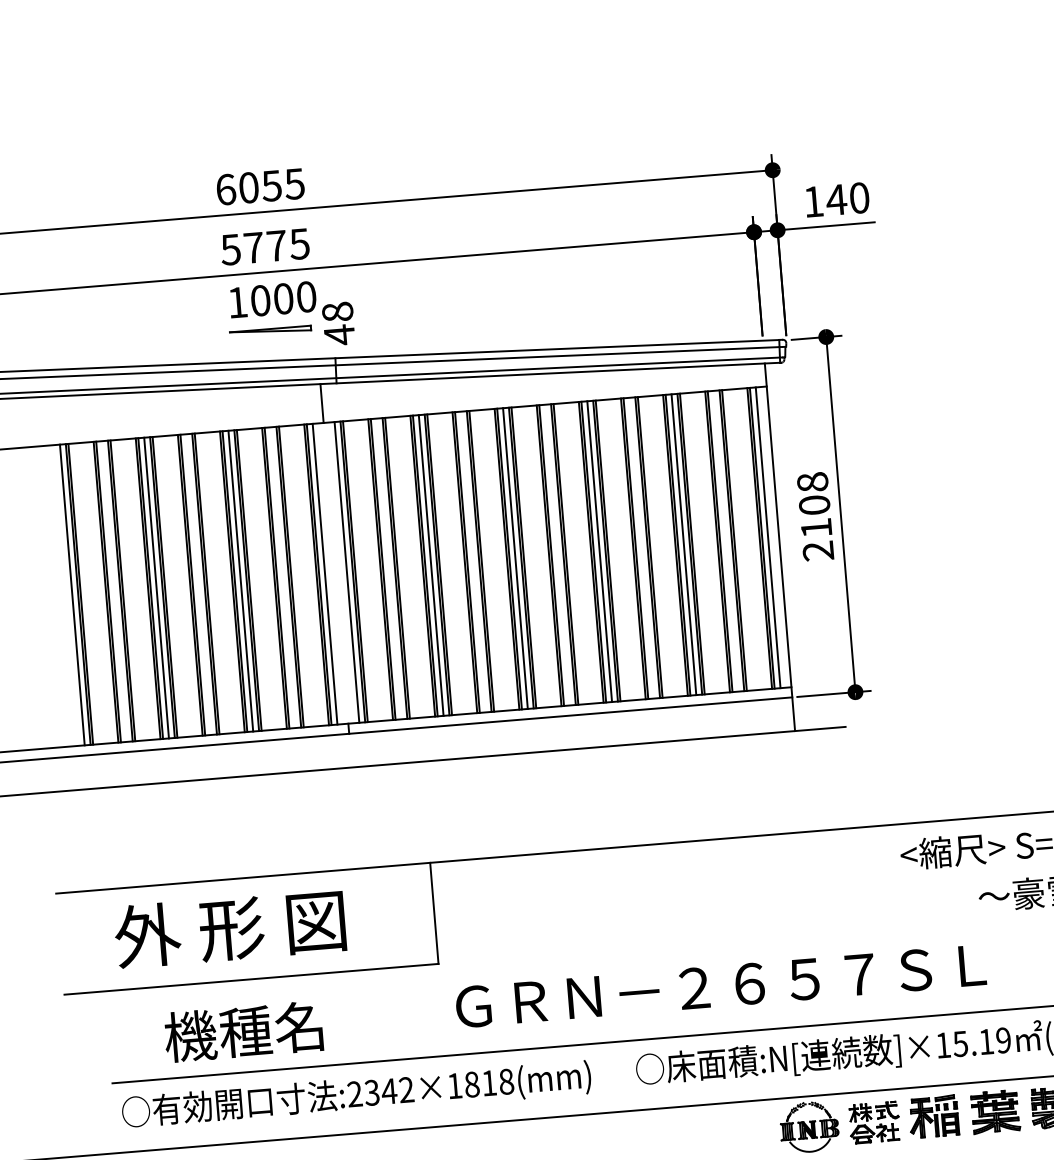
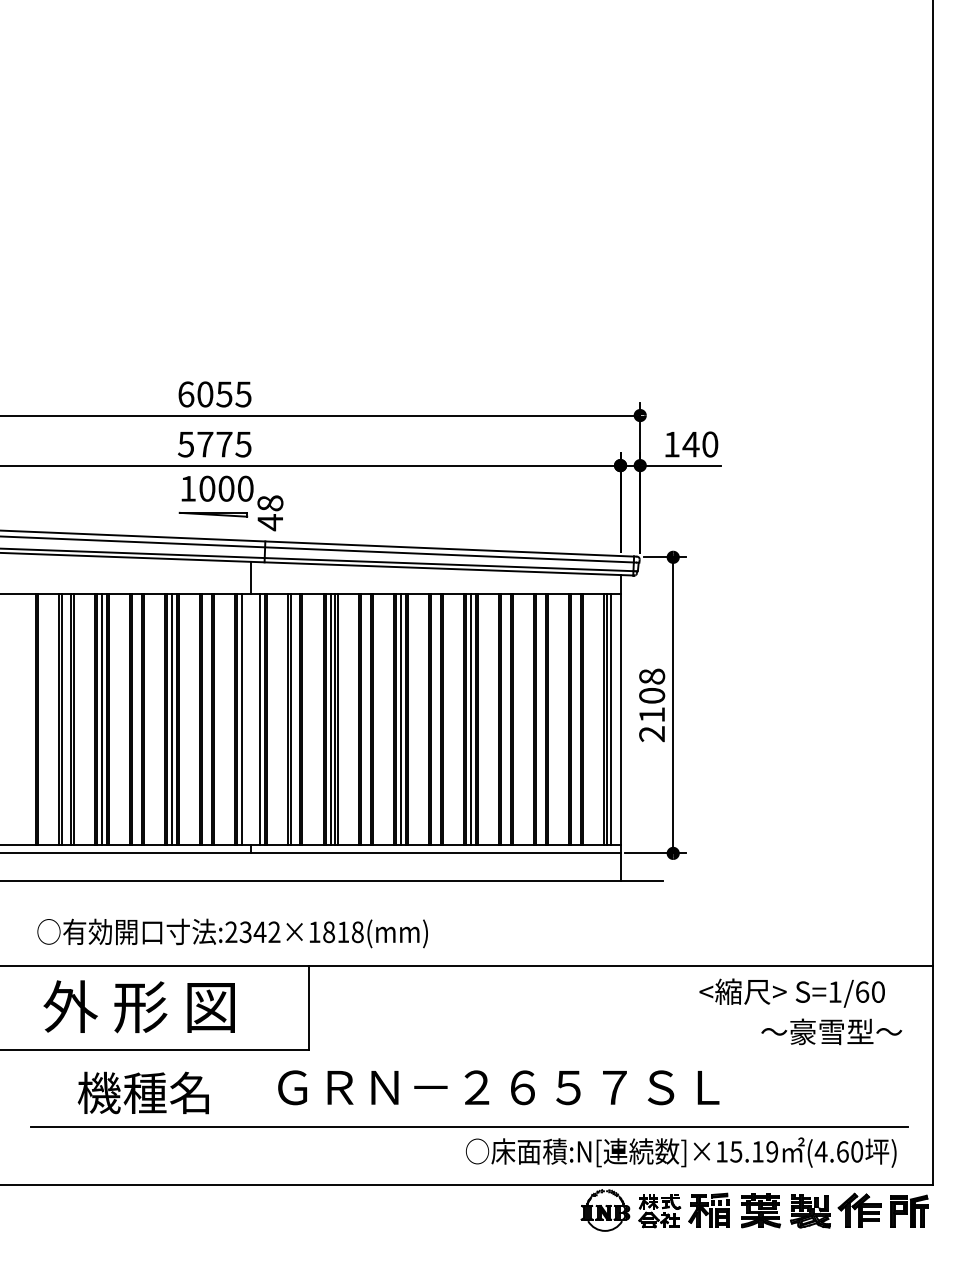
line: (684, 544) -> (541, 719), removed
line: (72, 594) -> (31, 719), removed
text: (720, 985) -> (498, 1087), moved
text: (356, 1095) -> (232, 933), moved

